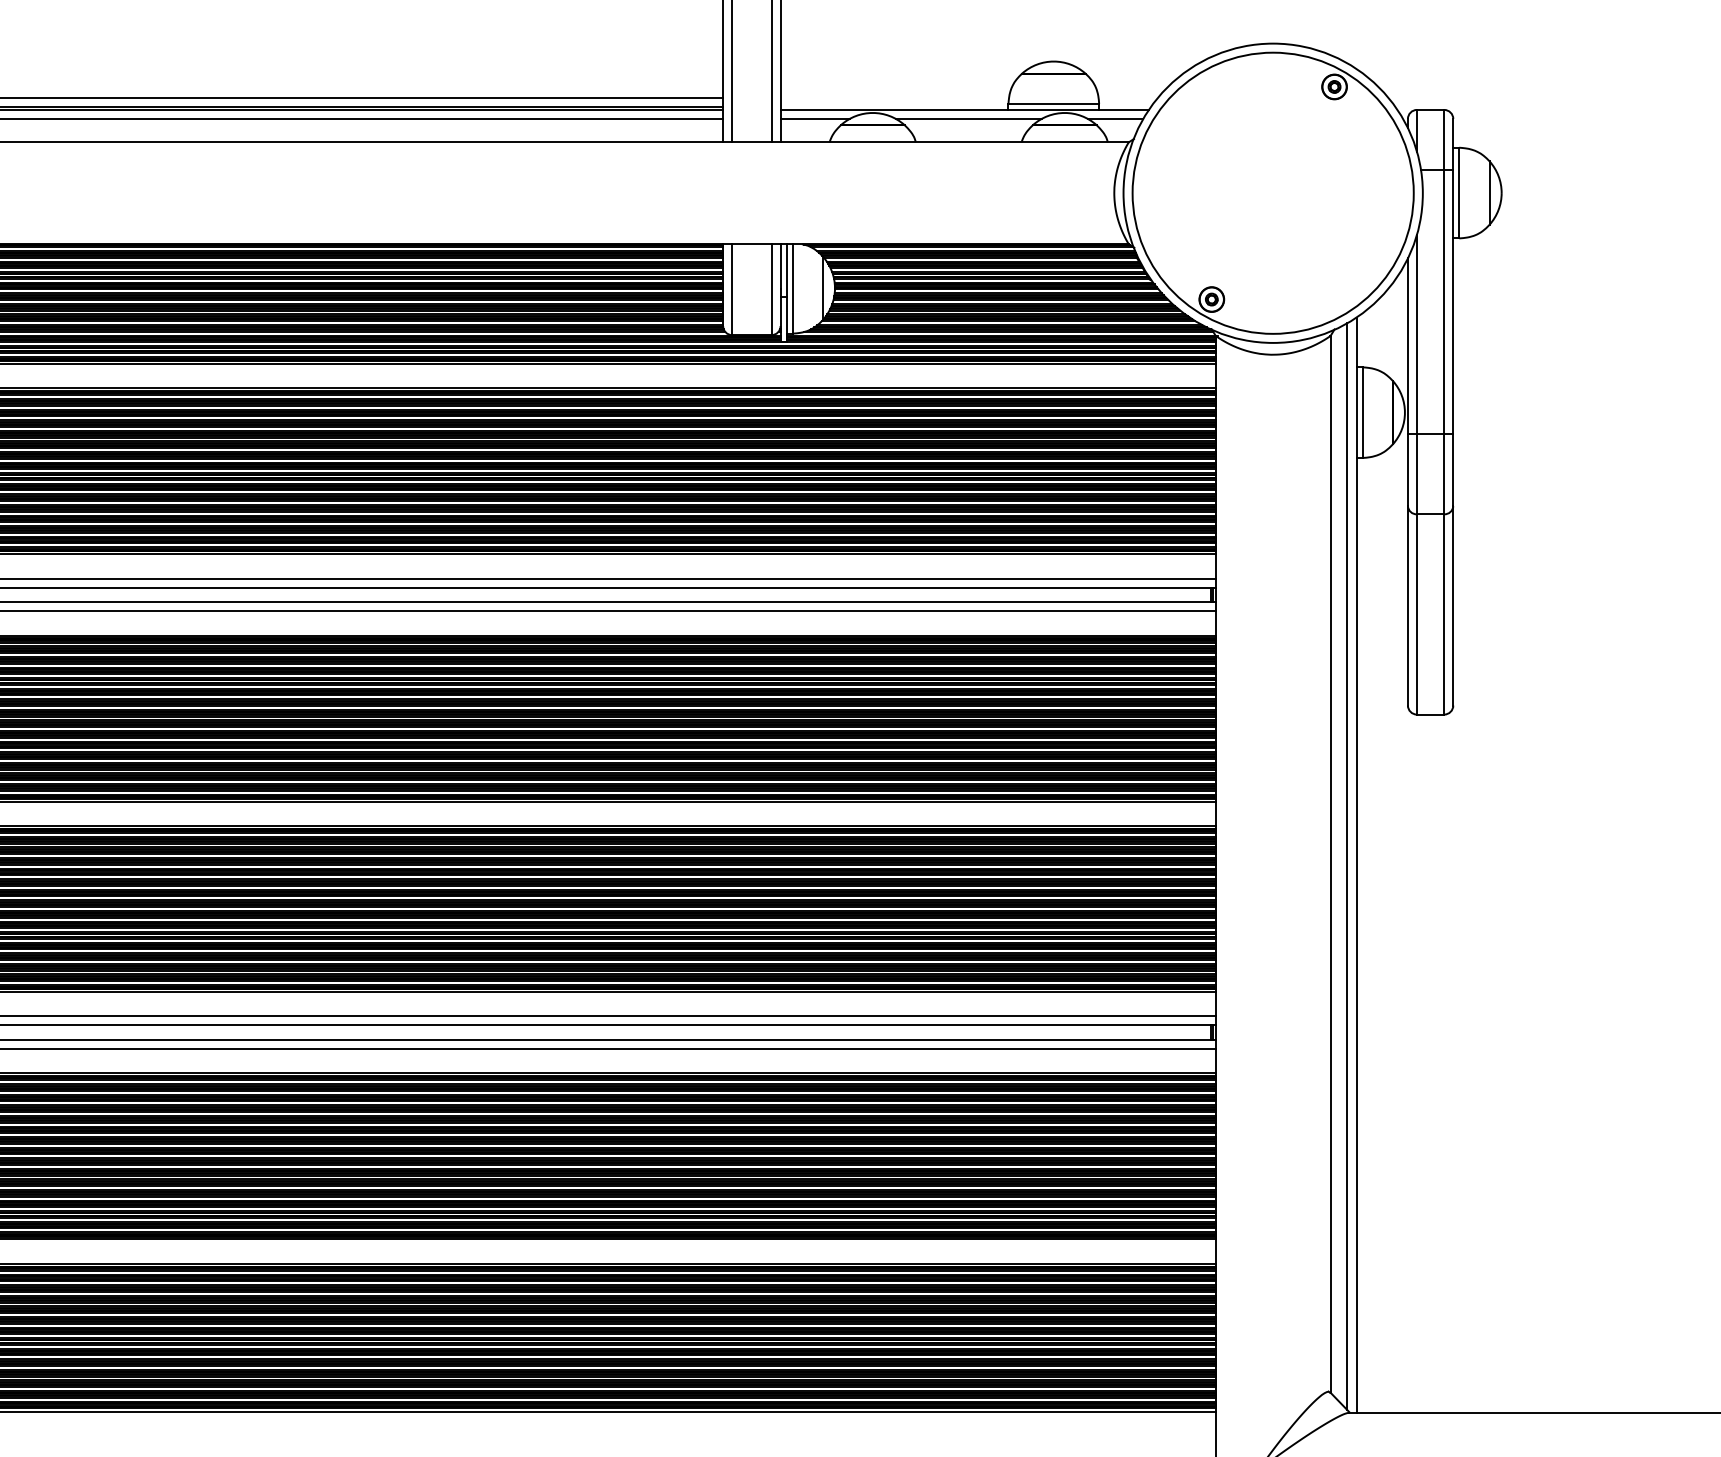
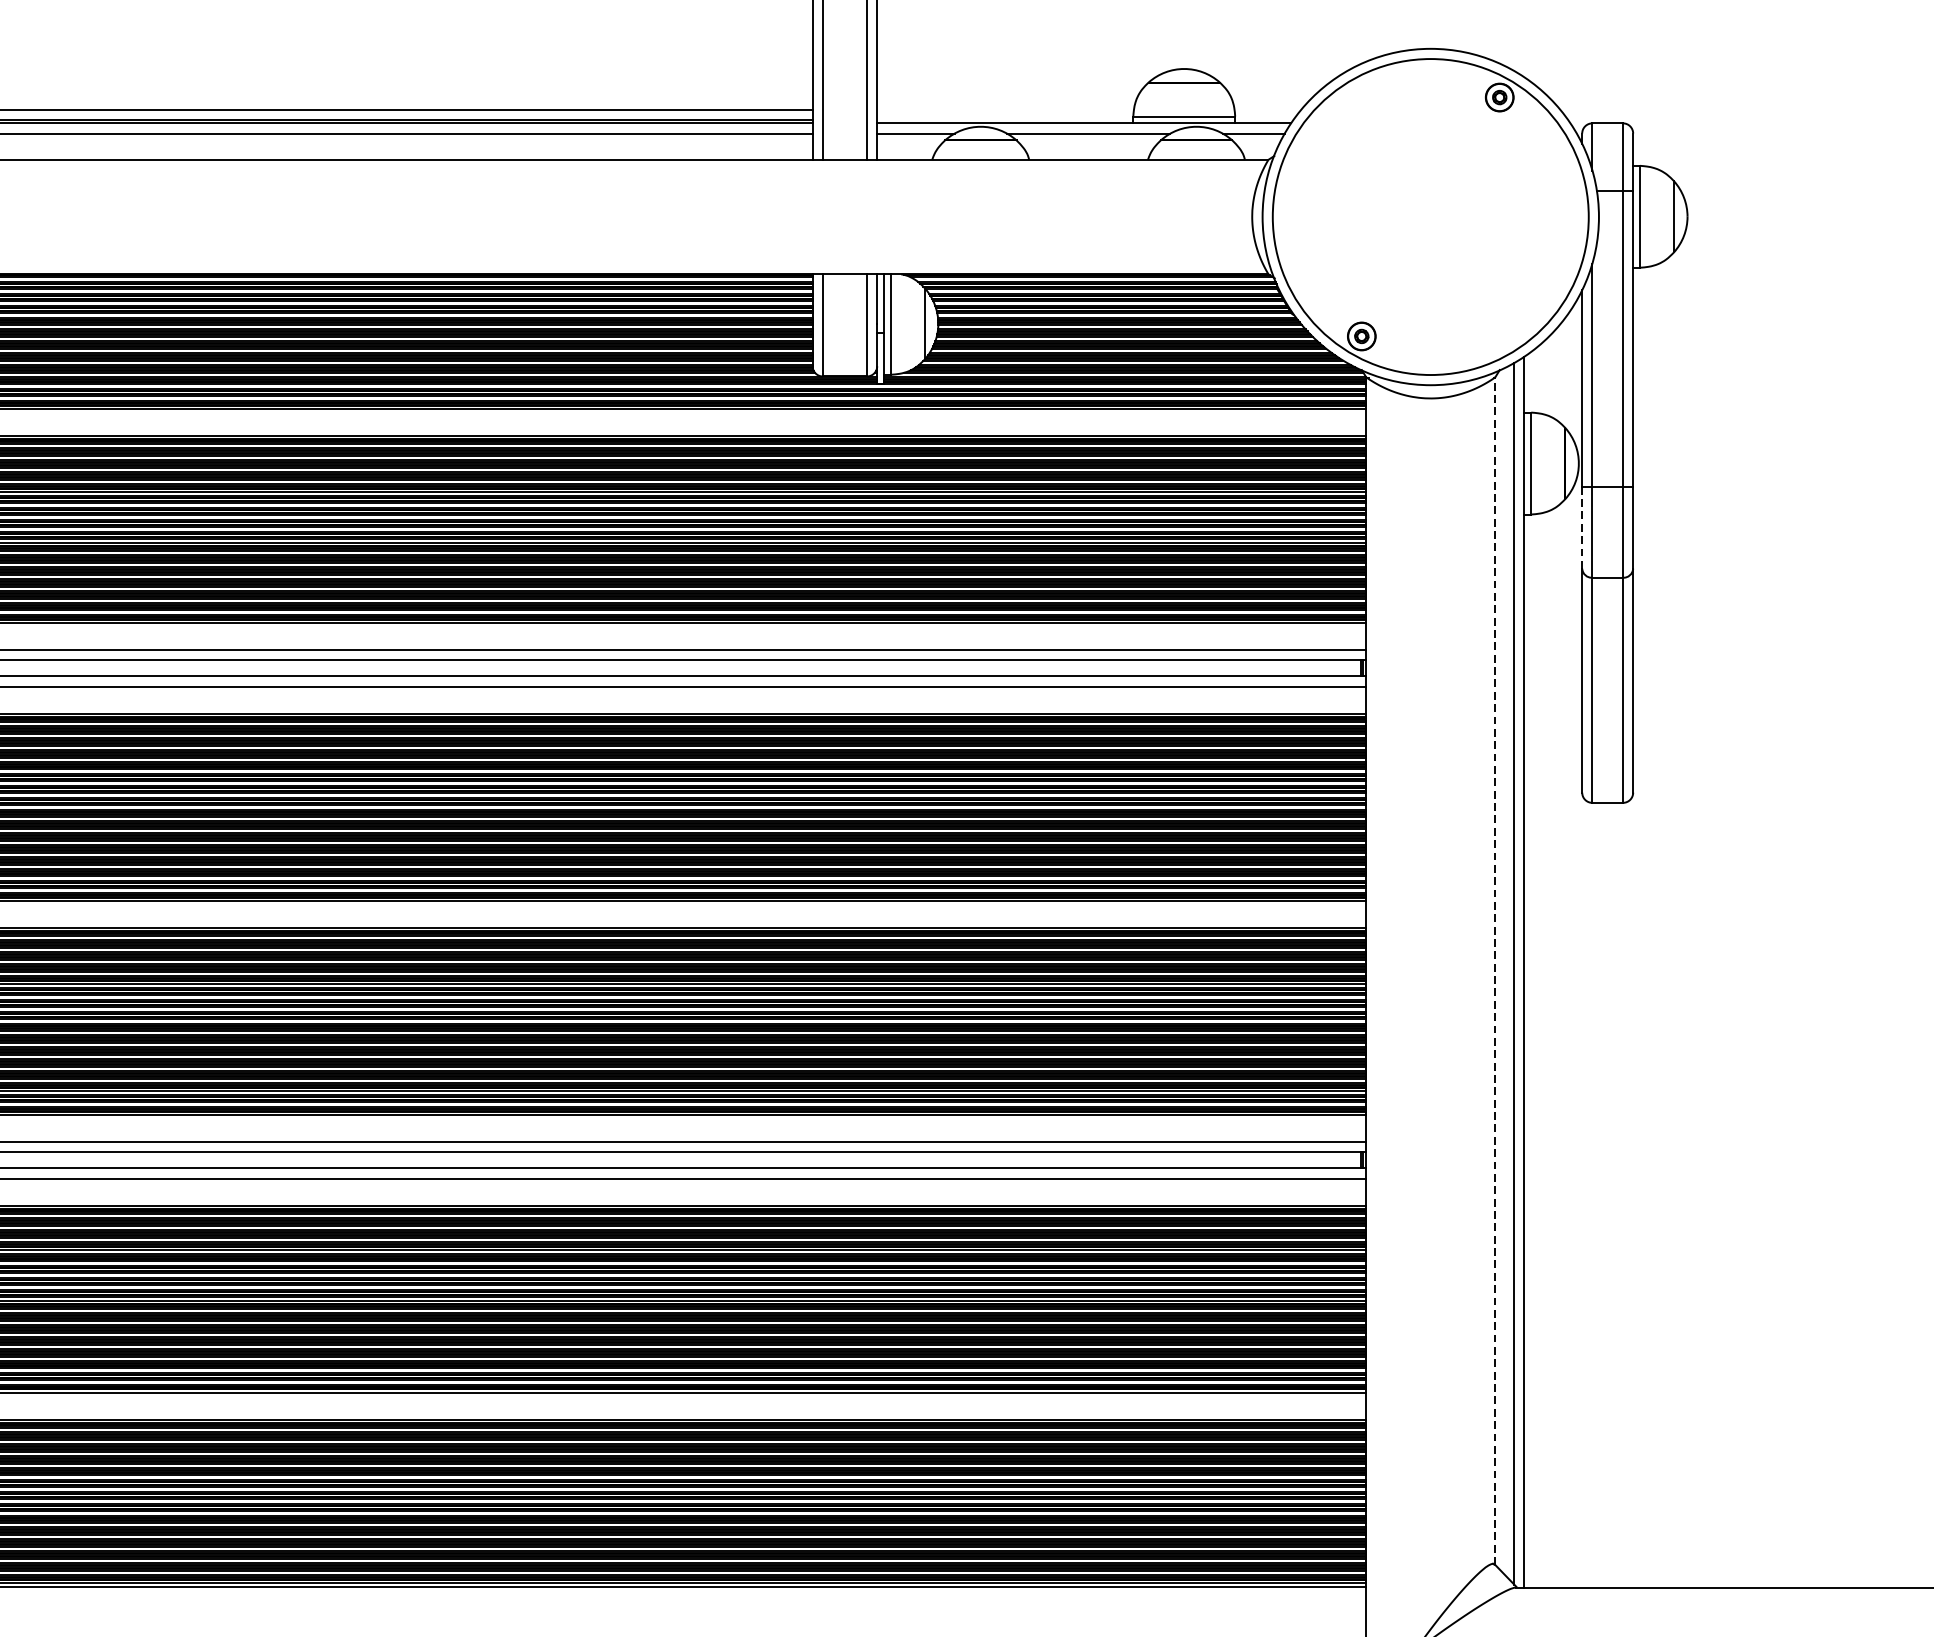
line: (1407, 469) -> (1581, 527), solid -> dashed
line: (1330, 864) -> (1495, 971), solid -> dashed

